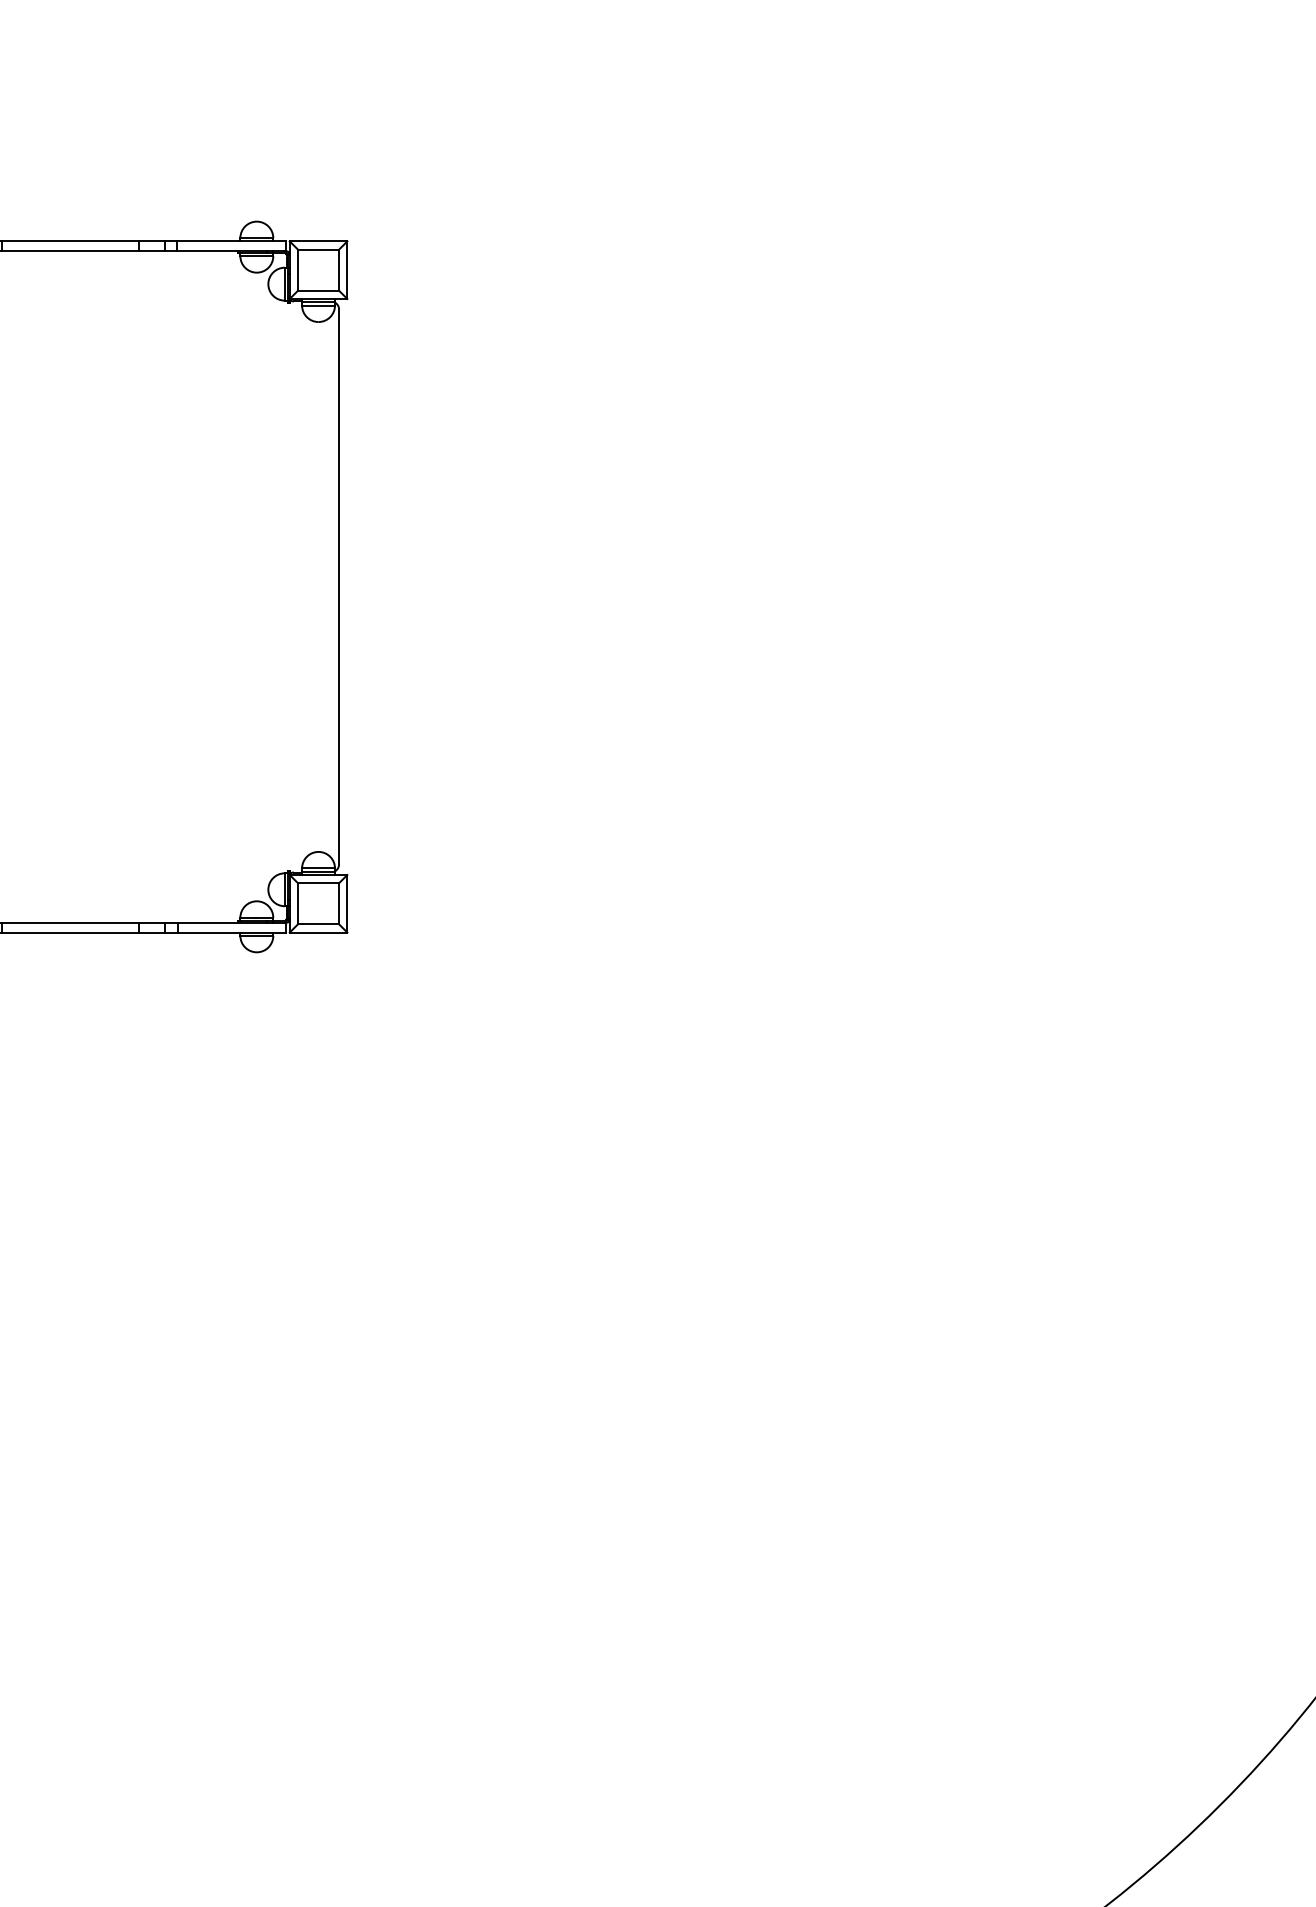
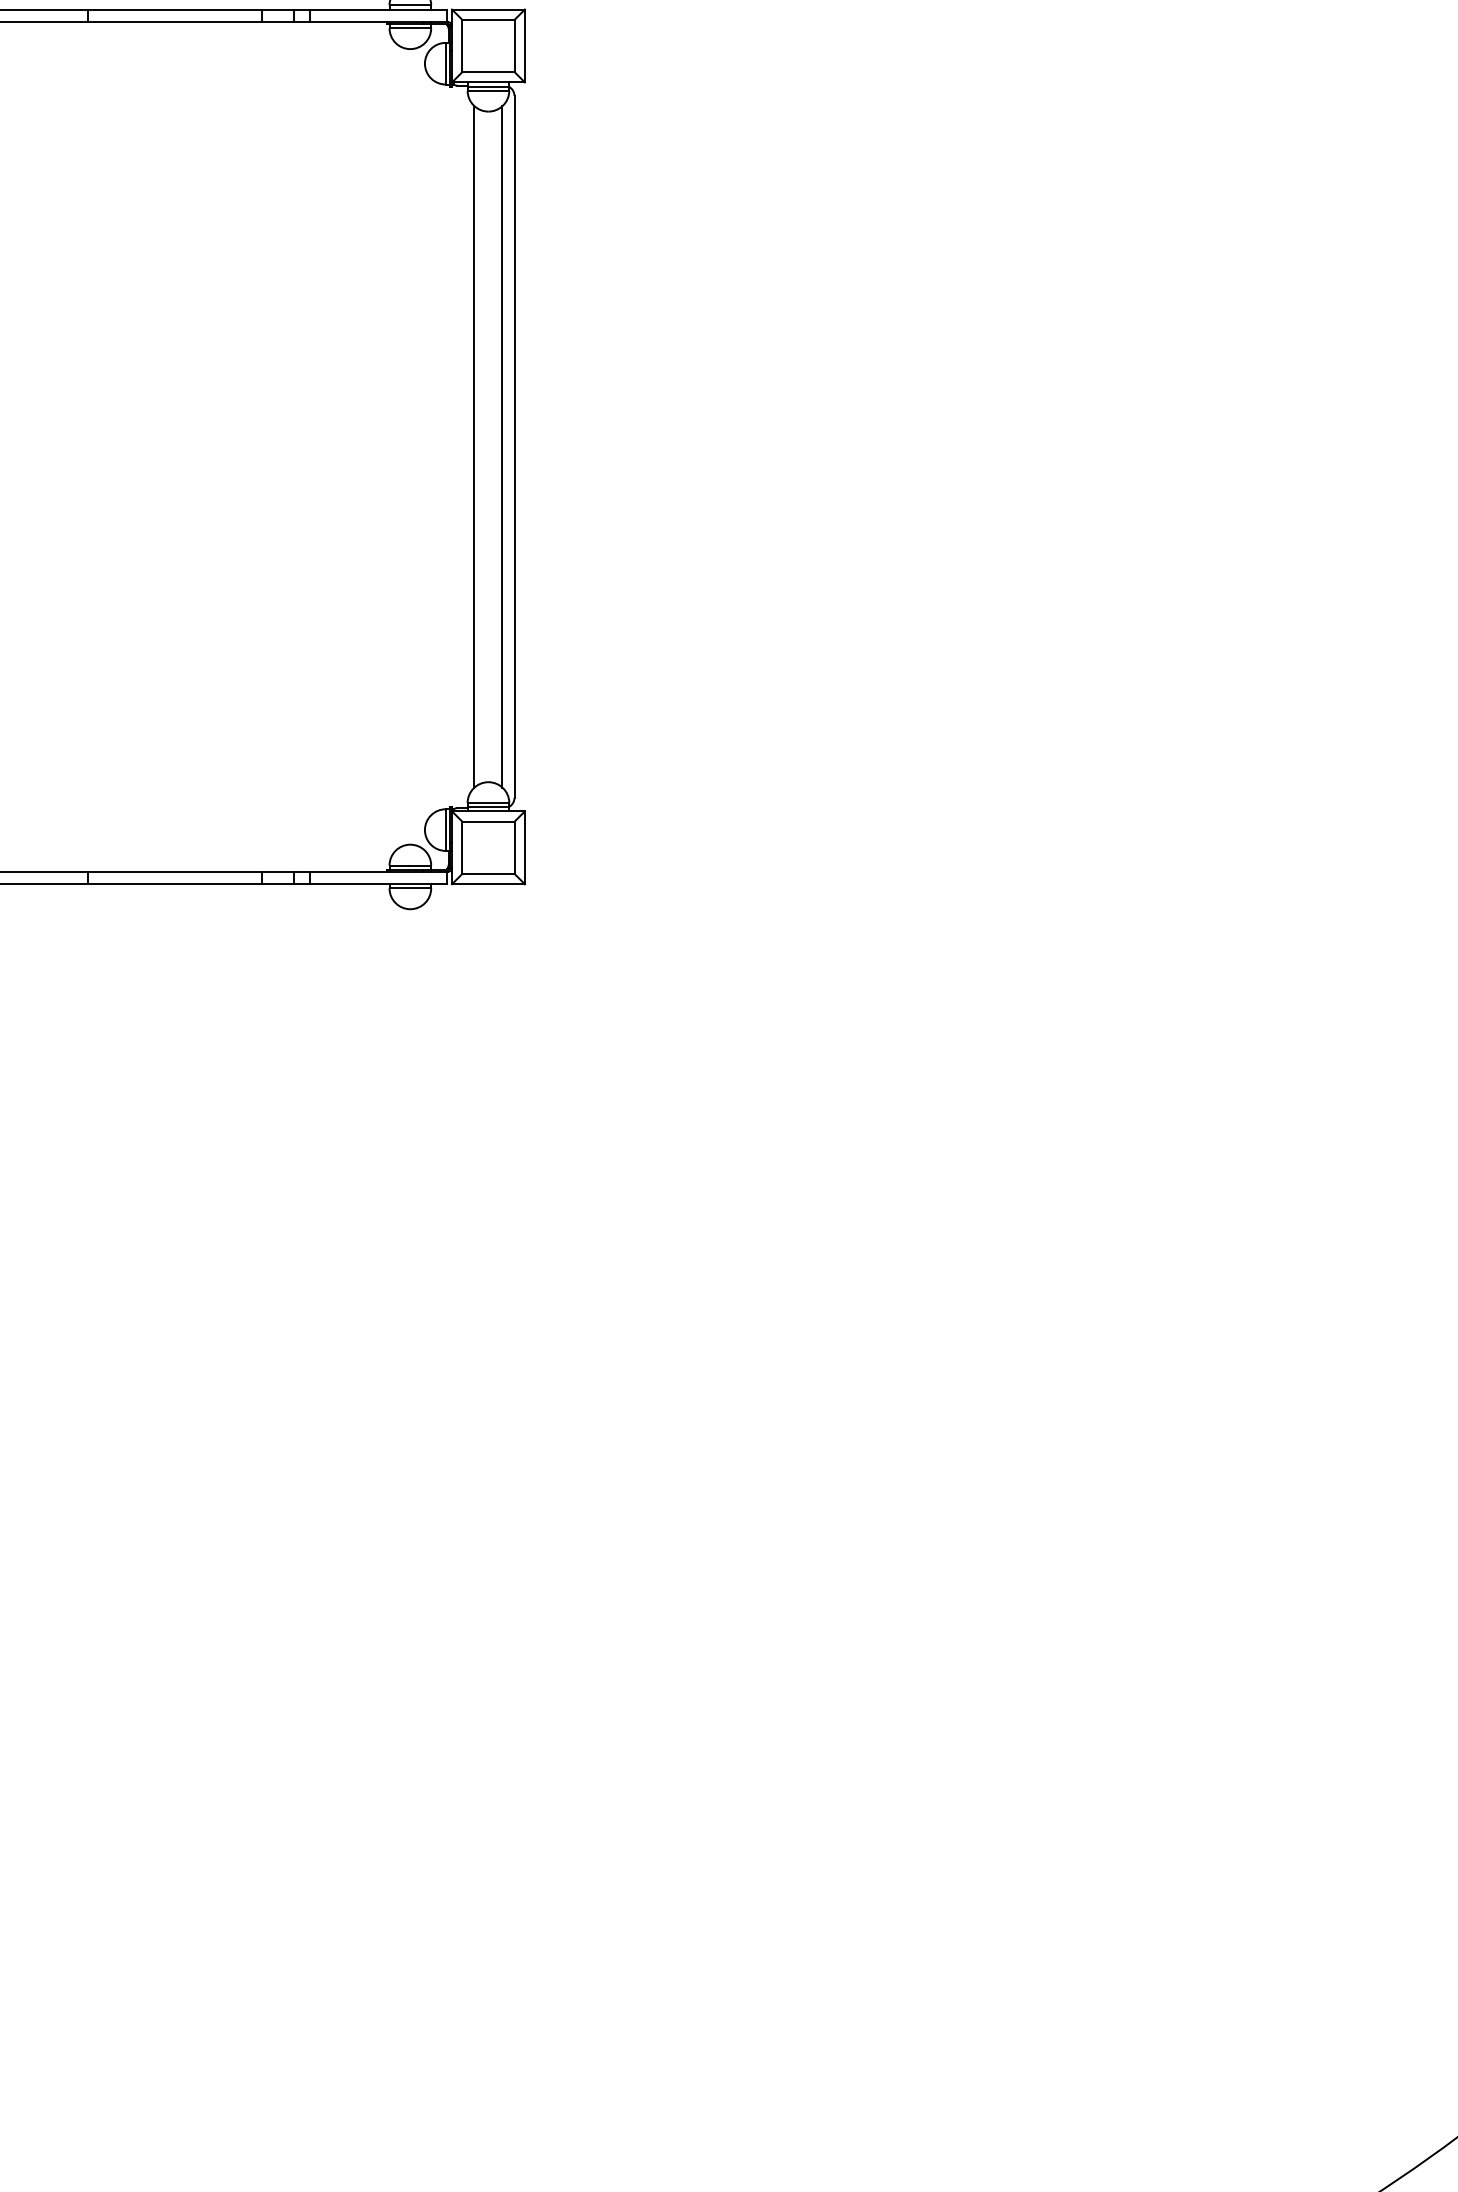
line: (307, 586) -> (474, 446), added
line: (329, 586) -> (502, 446), added

